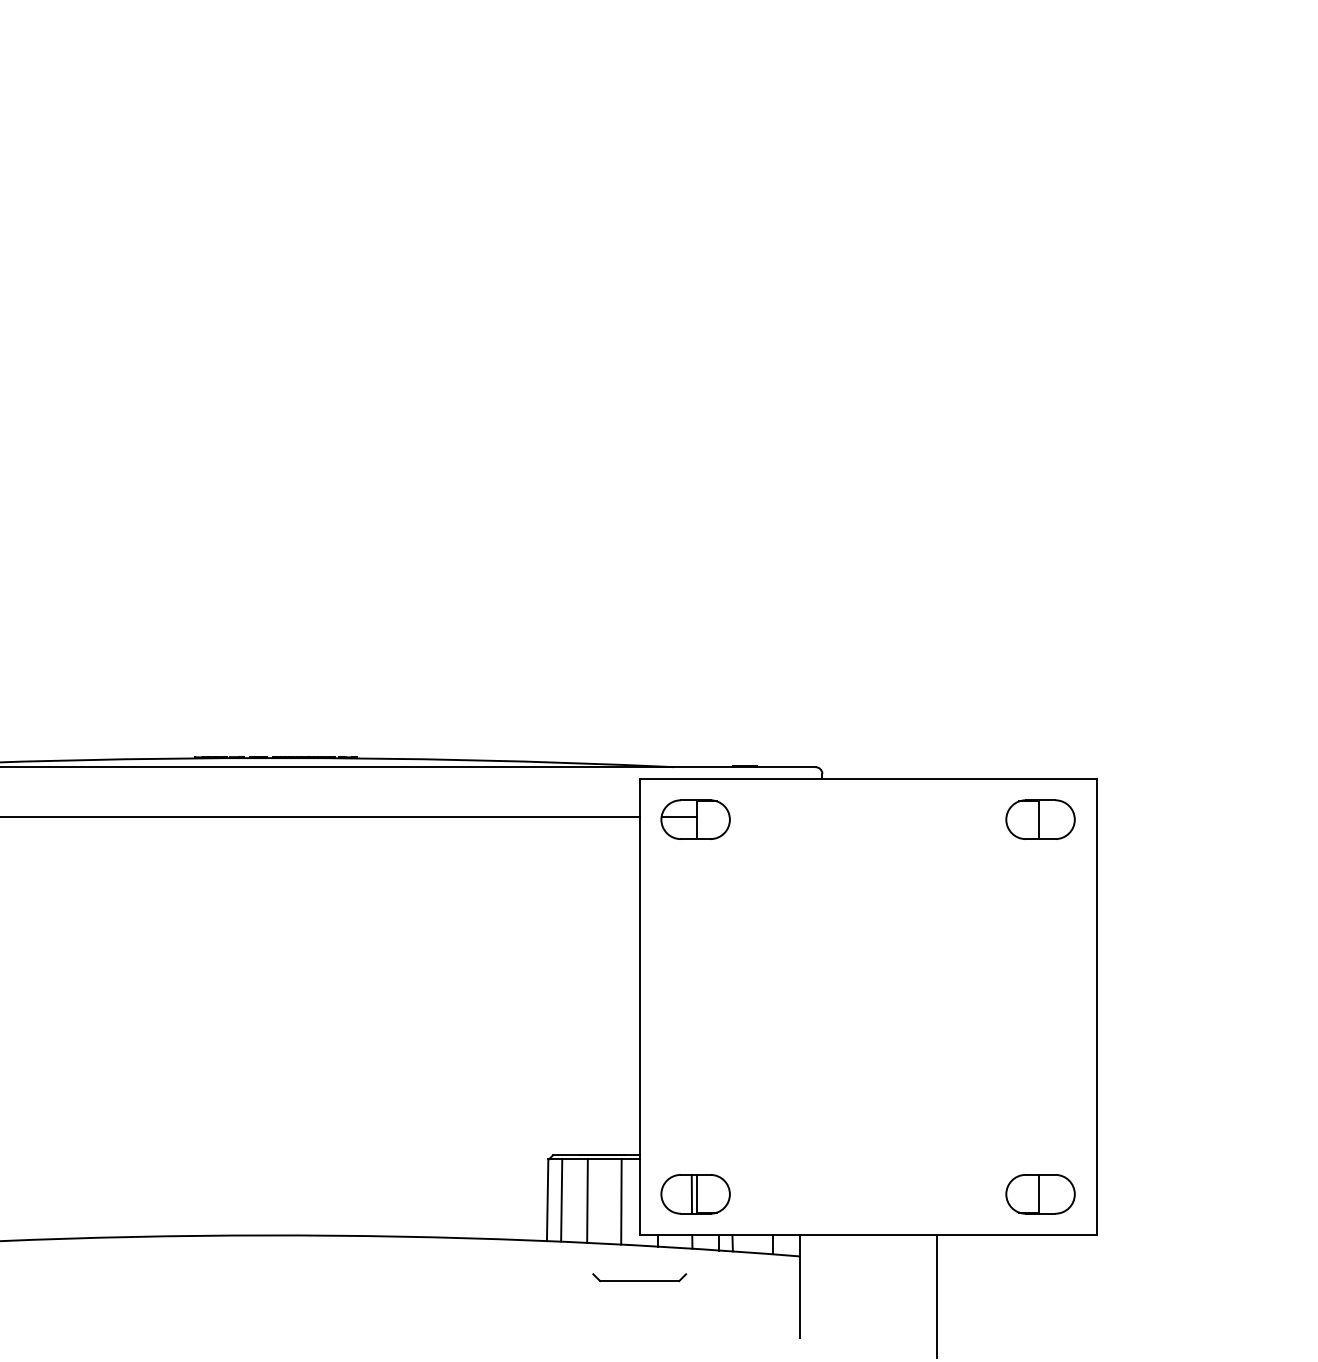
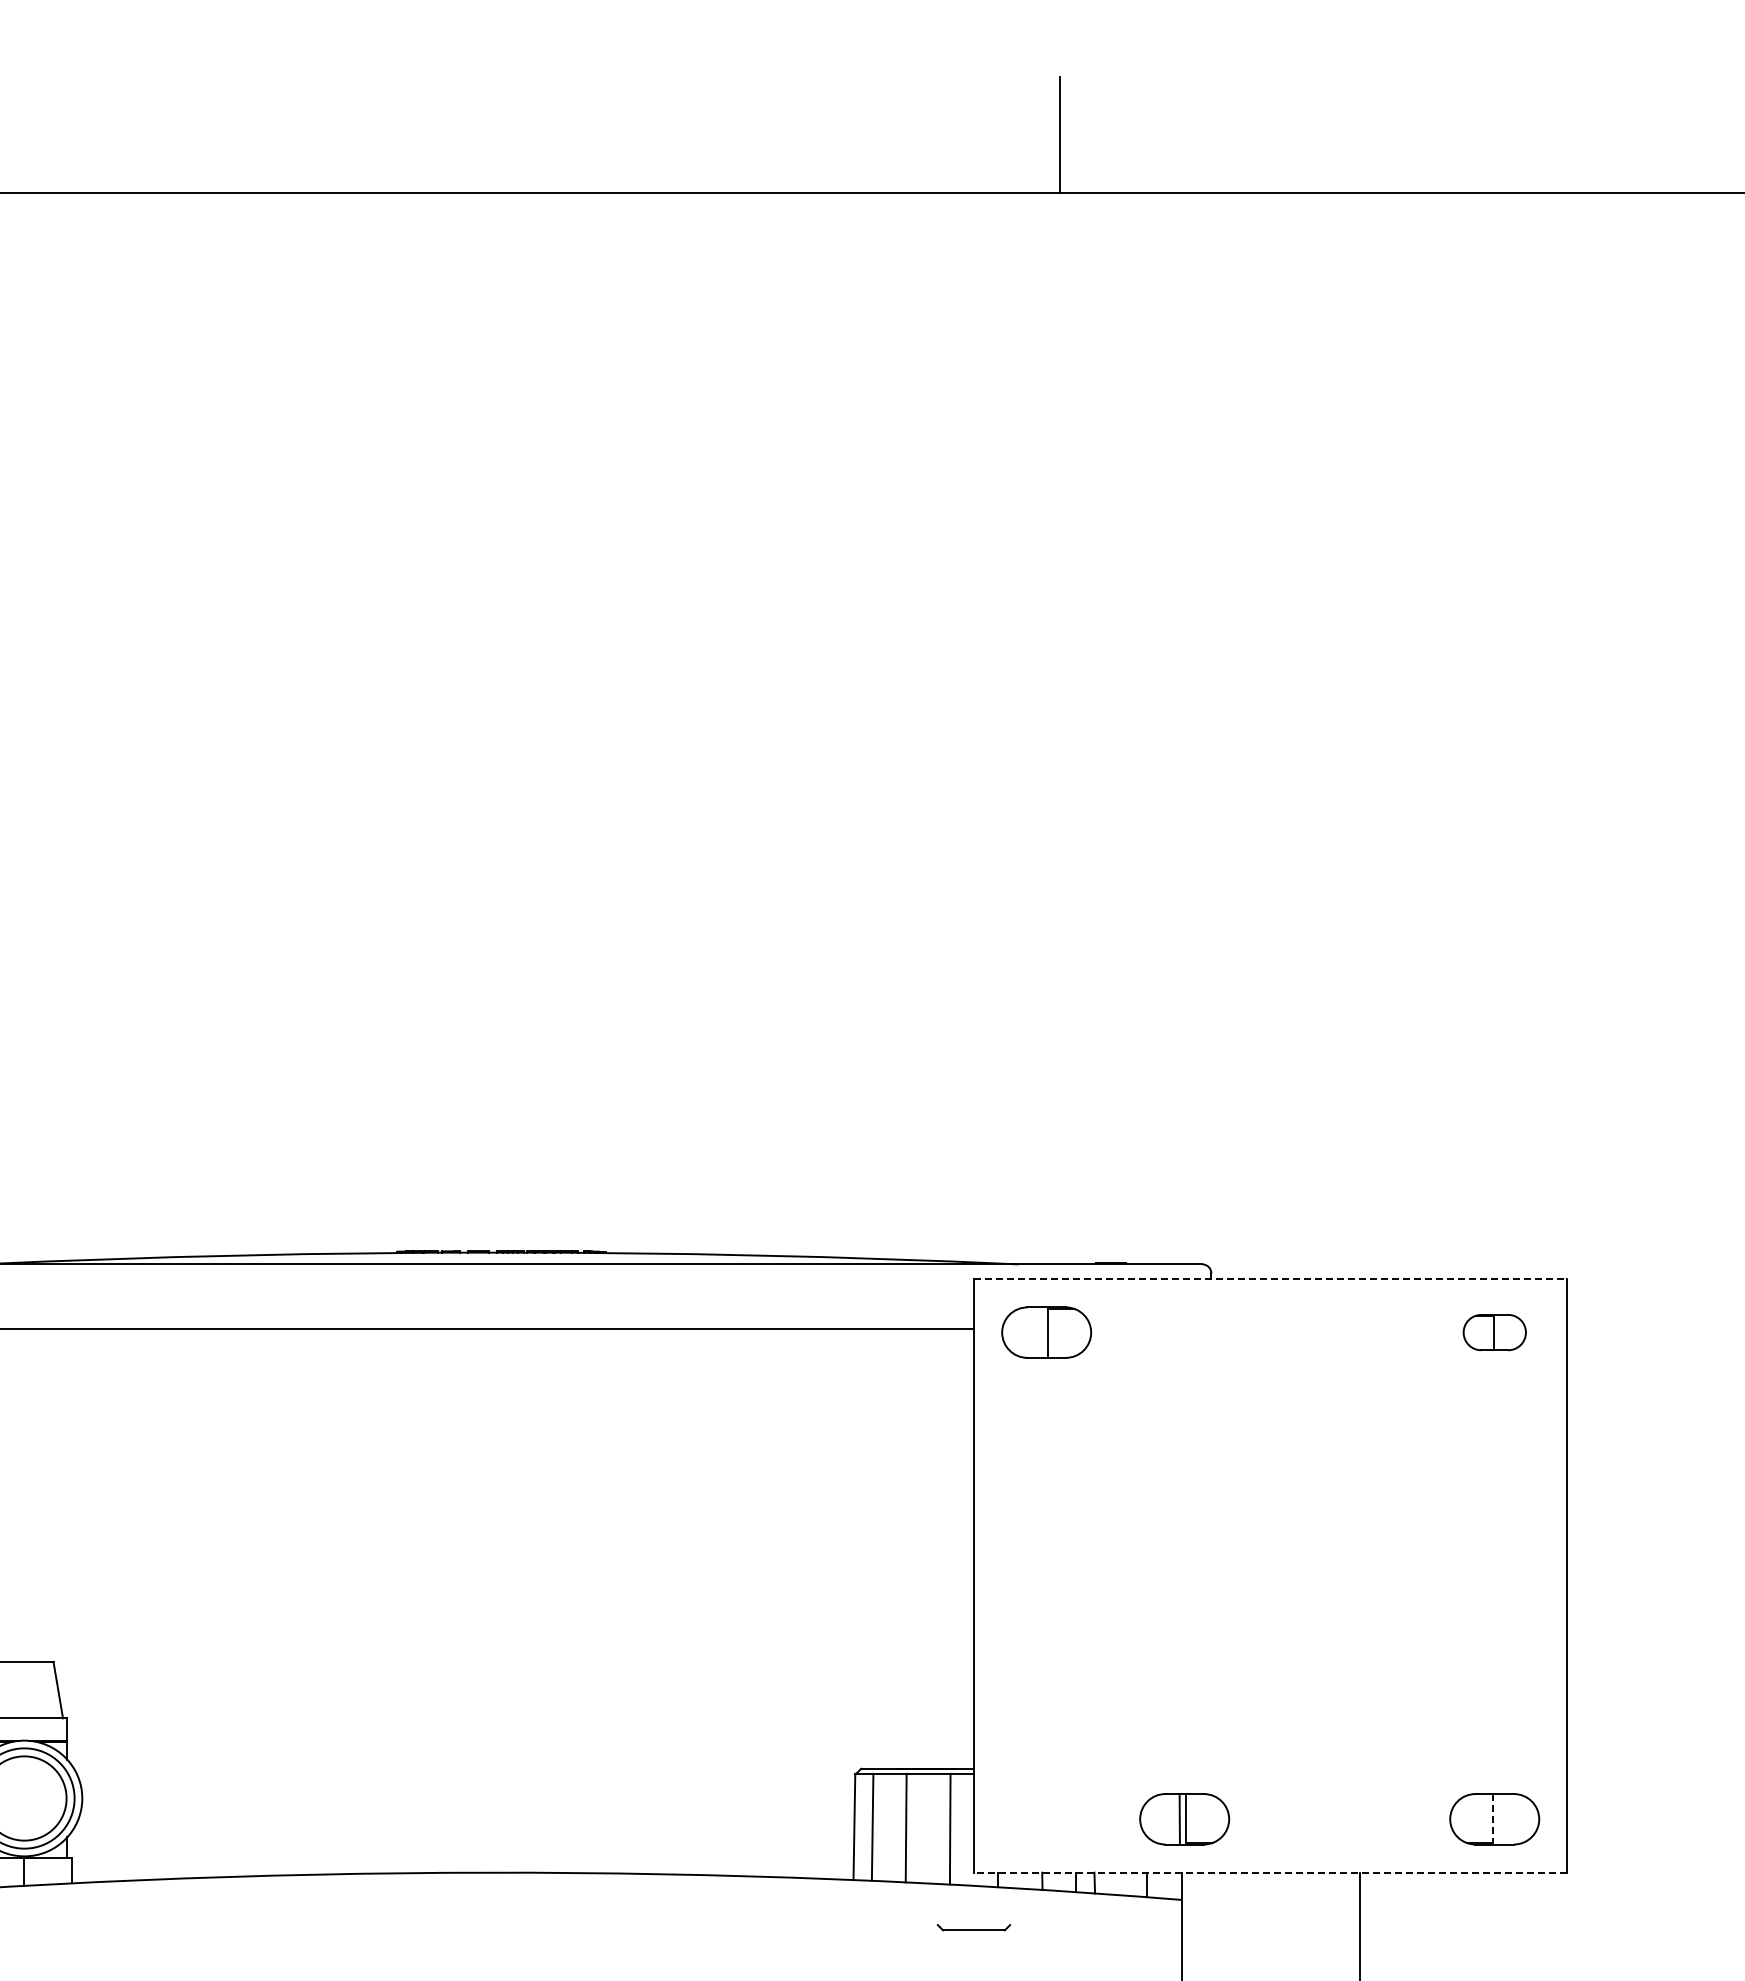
line: (867, 778) -> (1270, 1279), solid -> dashed
line: (679, 817) -> (1025, 1329), removed
part: (1040, 819) -> (1494, 1332), size x0.7
part: (695, 1194) -> (1184, 1819), moved
line: (1039, 1194) -> (1493, 1819), solid -> dashed
line: (867, 1235) -> (1270, 1872), solid -> dashed
part: (639, 1277) -> (973, 1927), size x0.6

